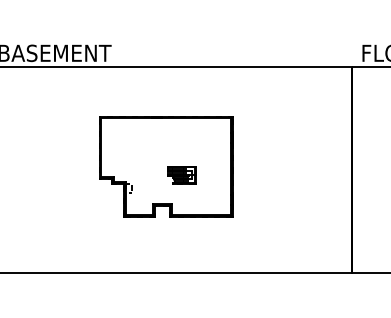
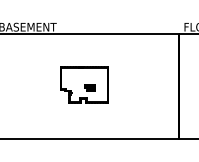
part: (166, 167) -> (84, 85), size x0.7

